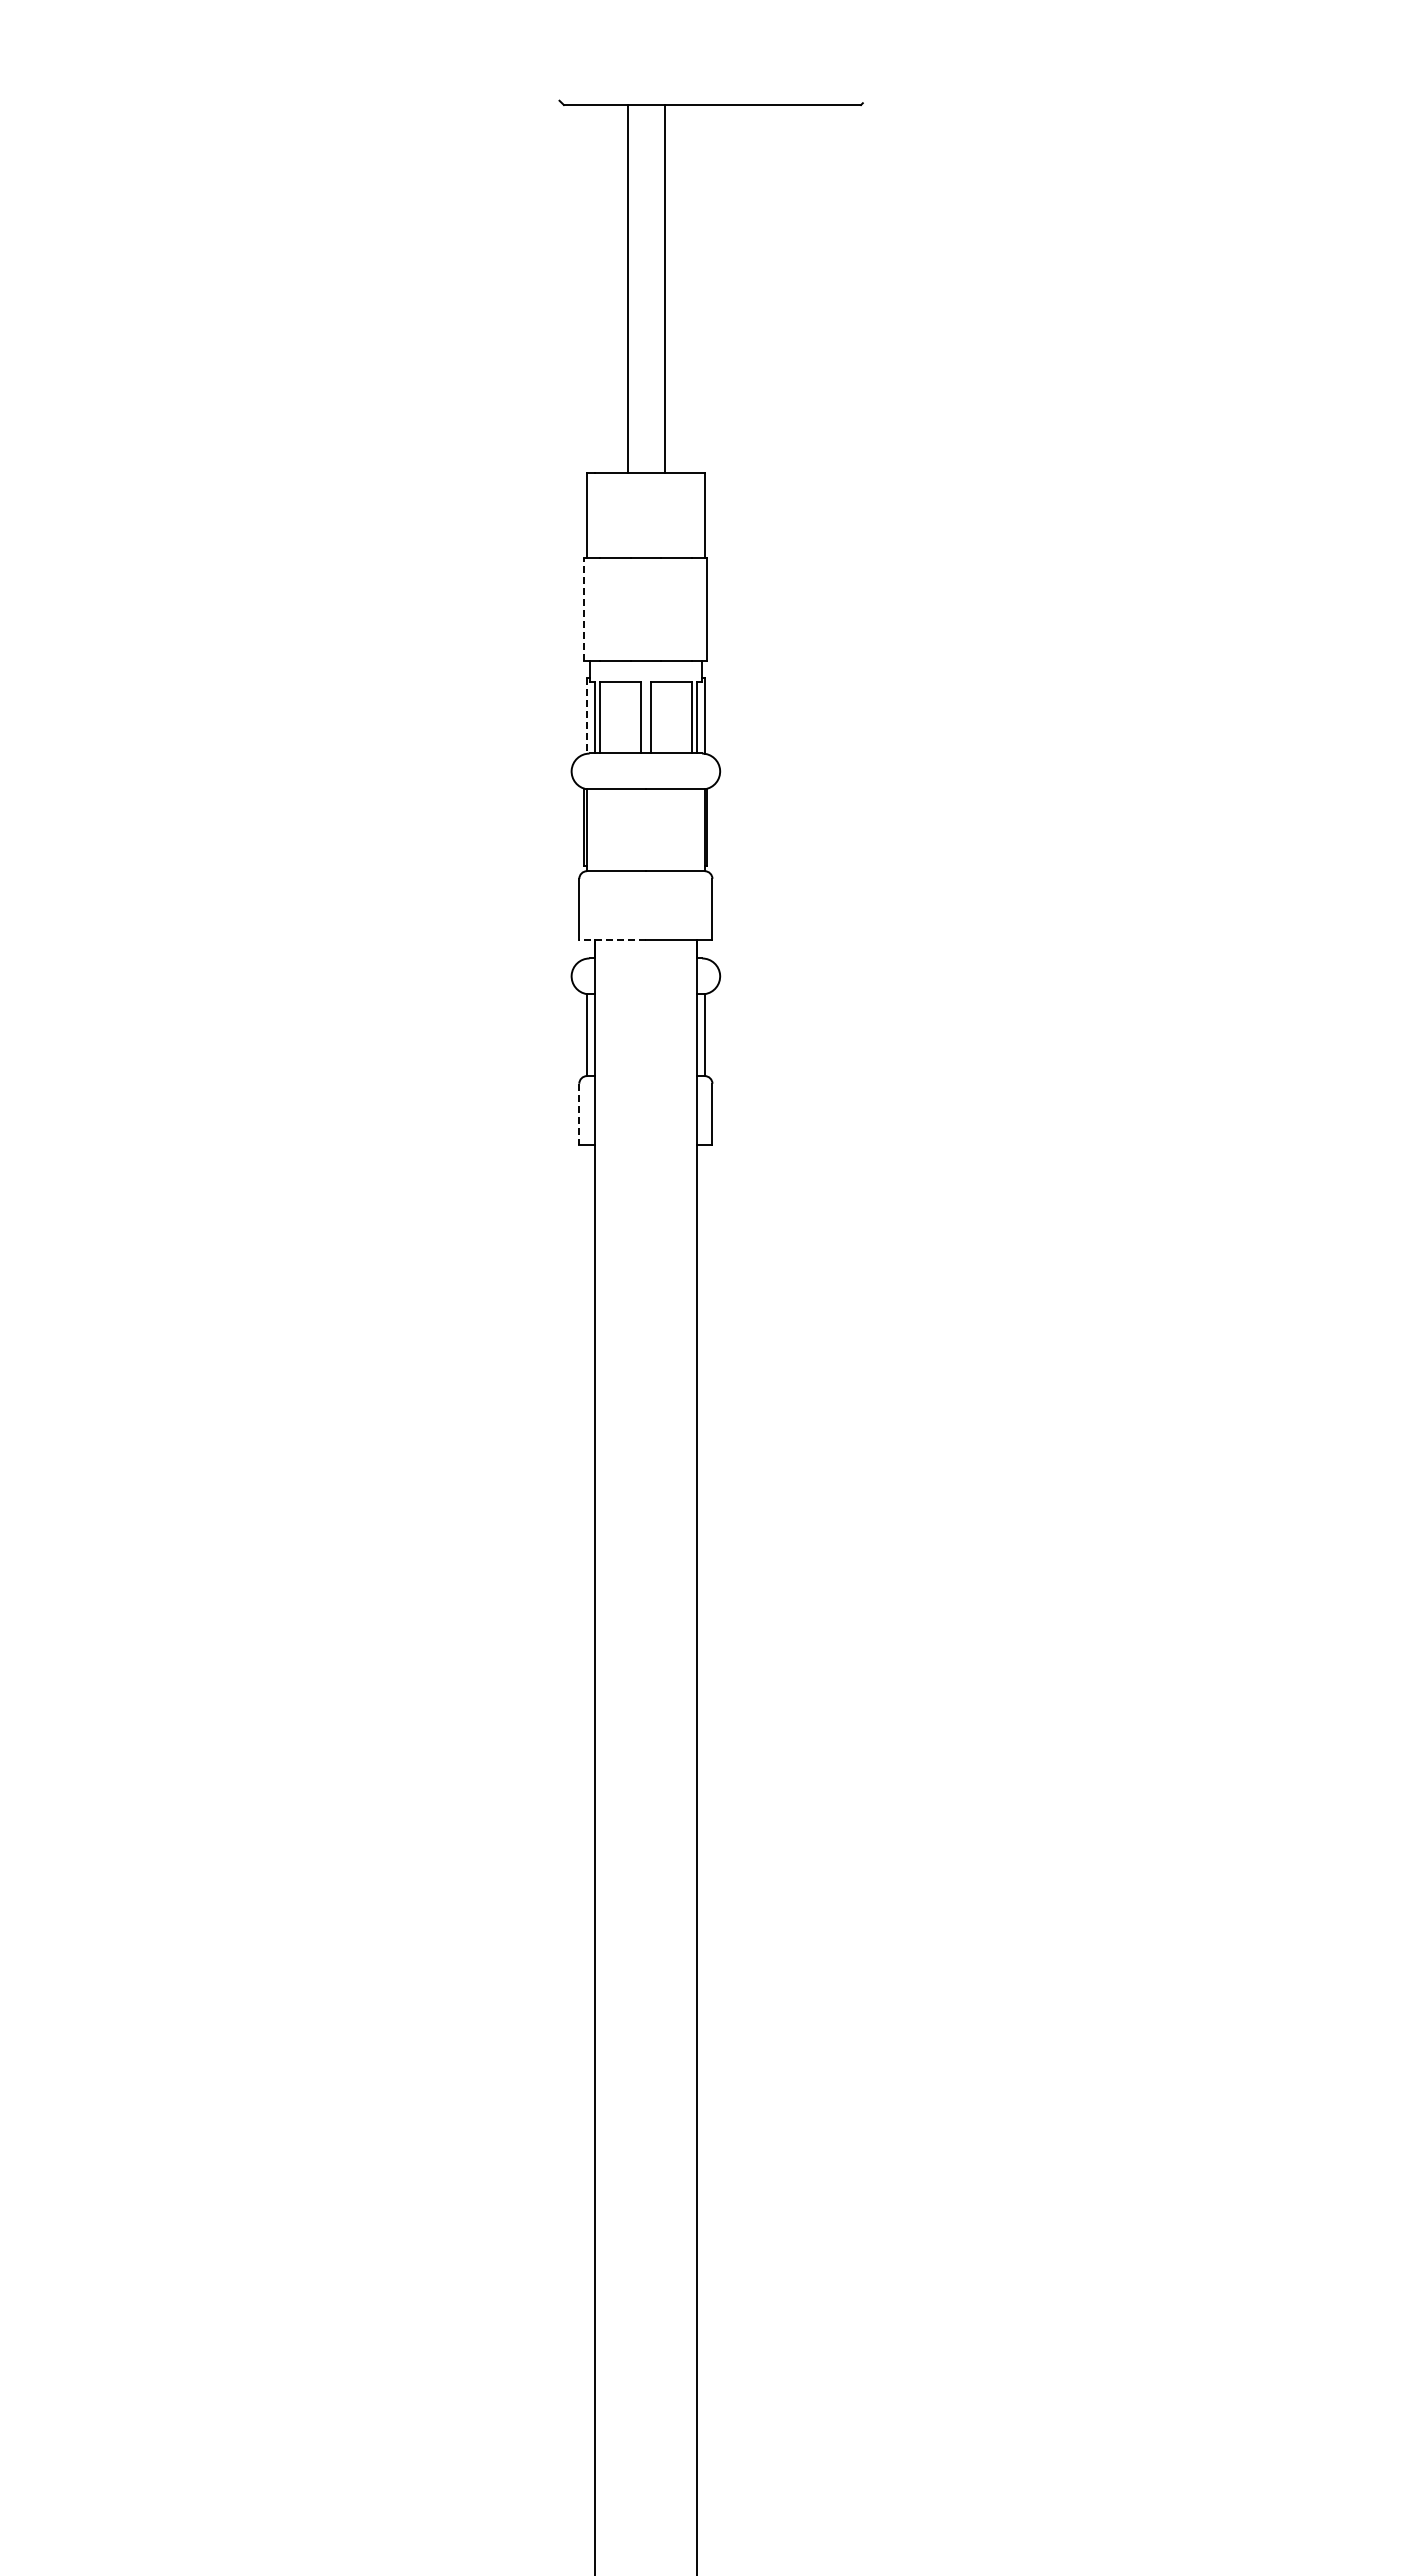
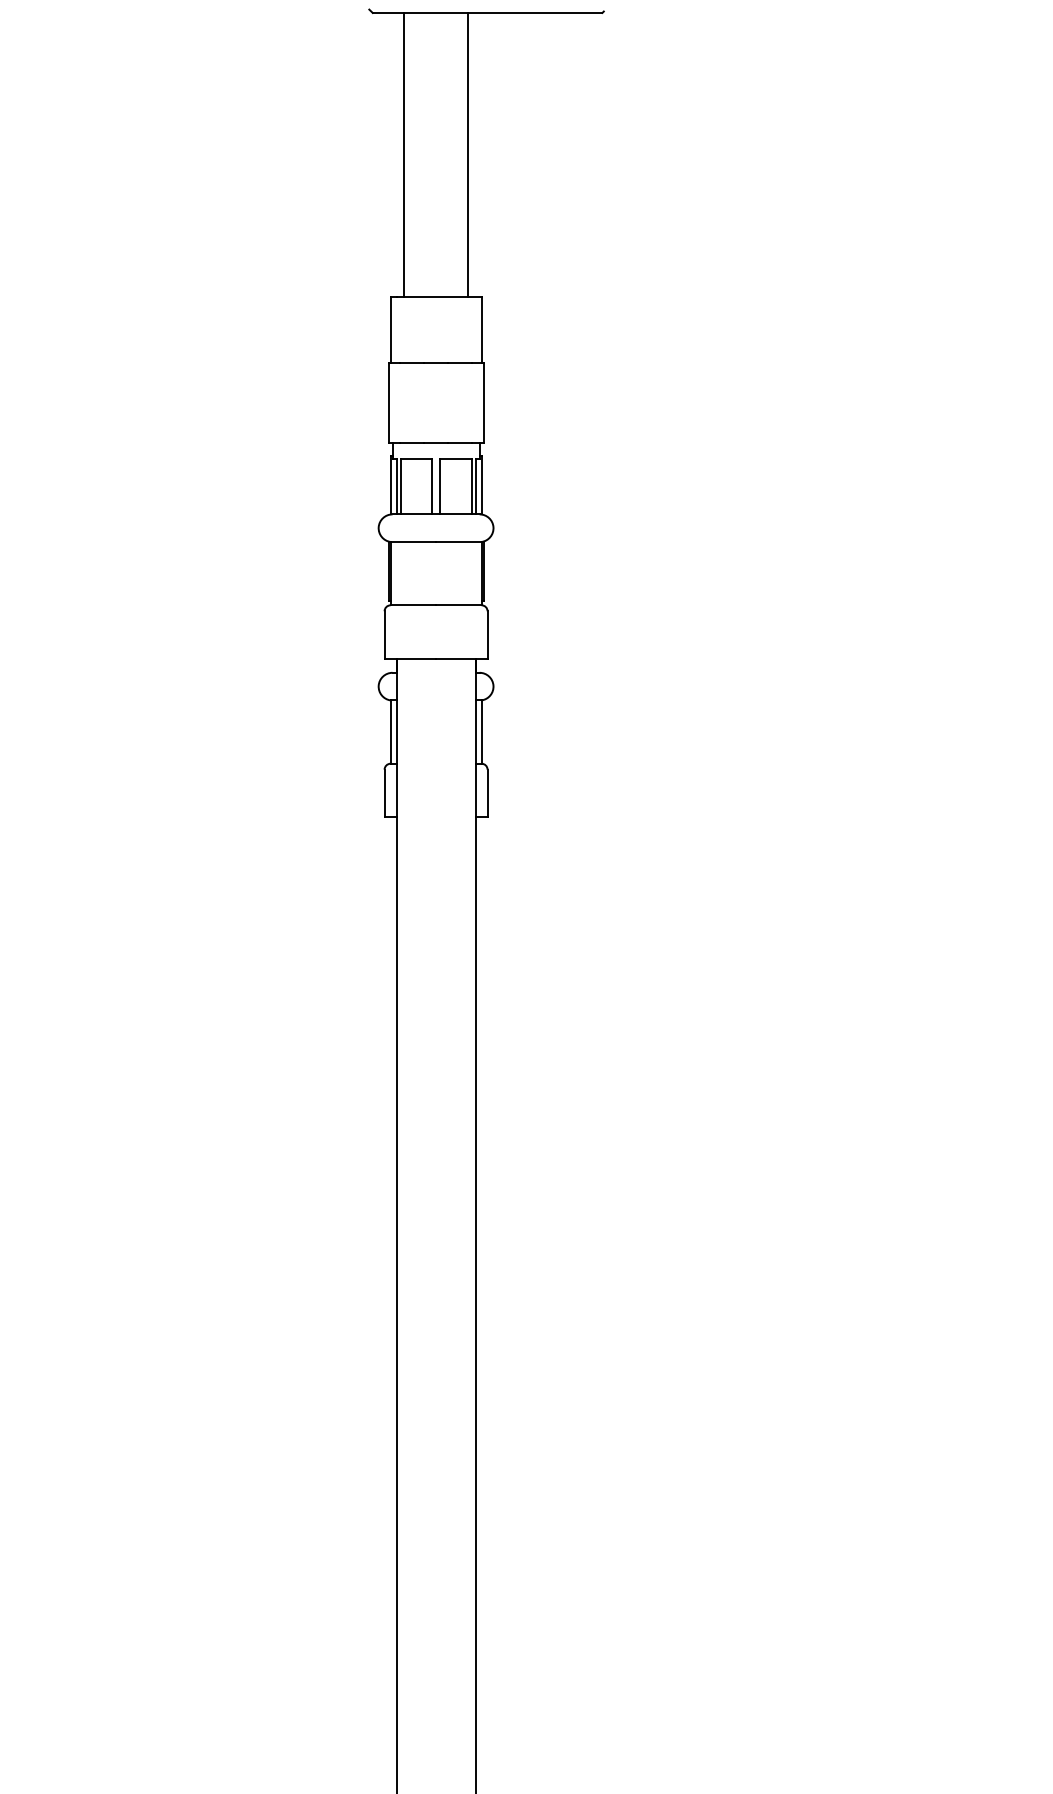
line: (627, 288) -> (467, 154), moved
line: (664, 288) -> (404, 154), moved
line: (584, 609) -> (388, 402), dashed -> solid
line: (587, 716) -> (390, 485), dashed -> solid
line: (612, 940) -> (410, 658), dashed -> solid
line: (579, 1114) -> (384, 793), dashed -> solid

